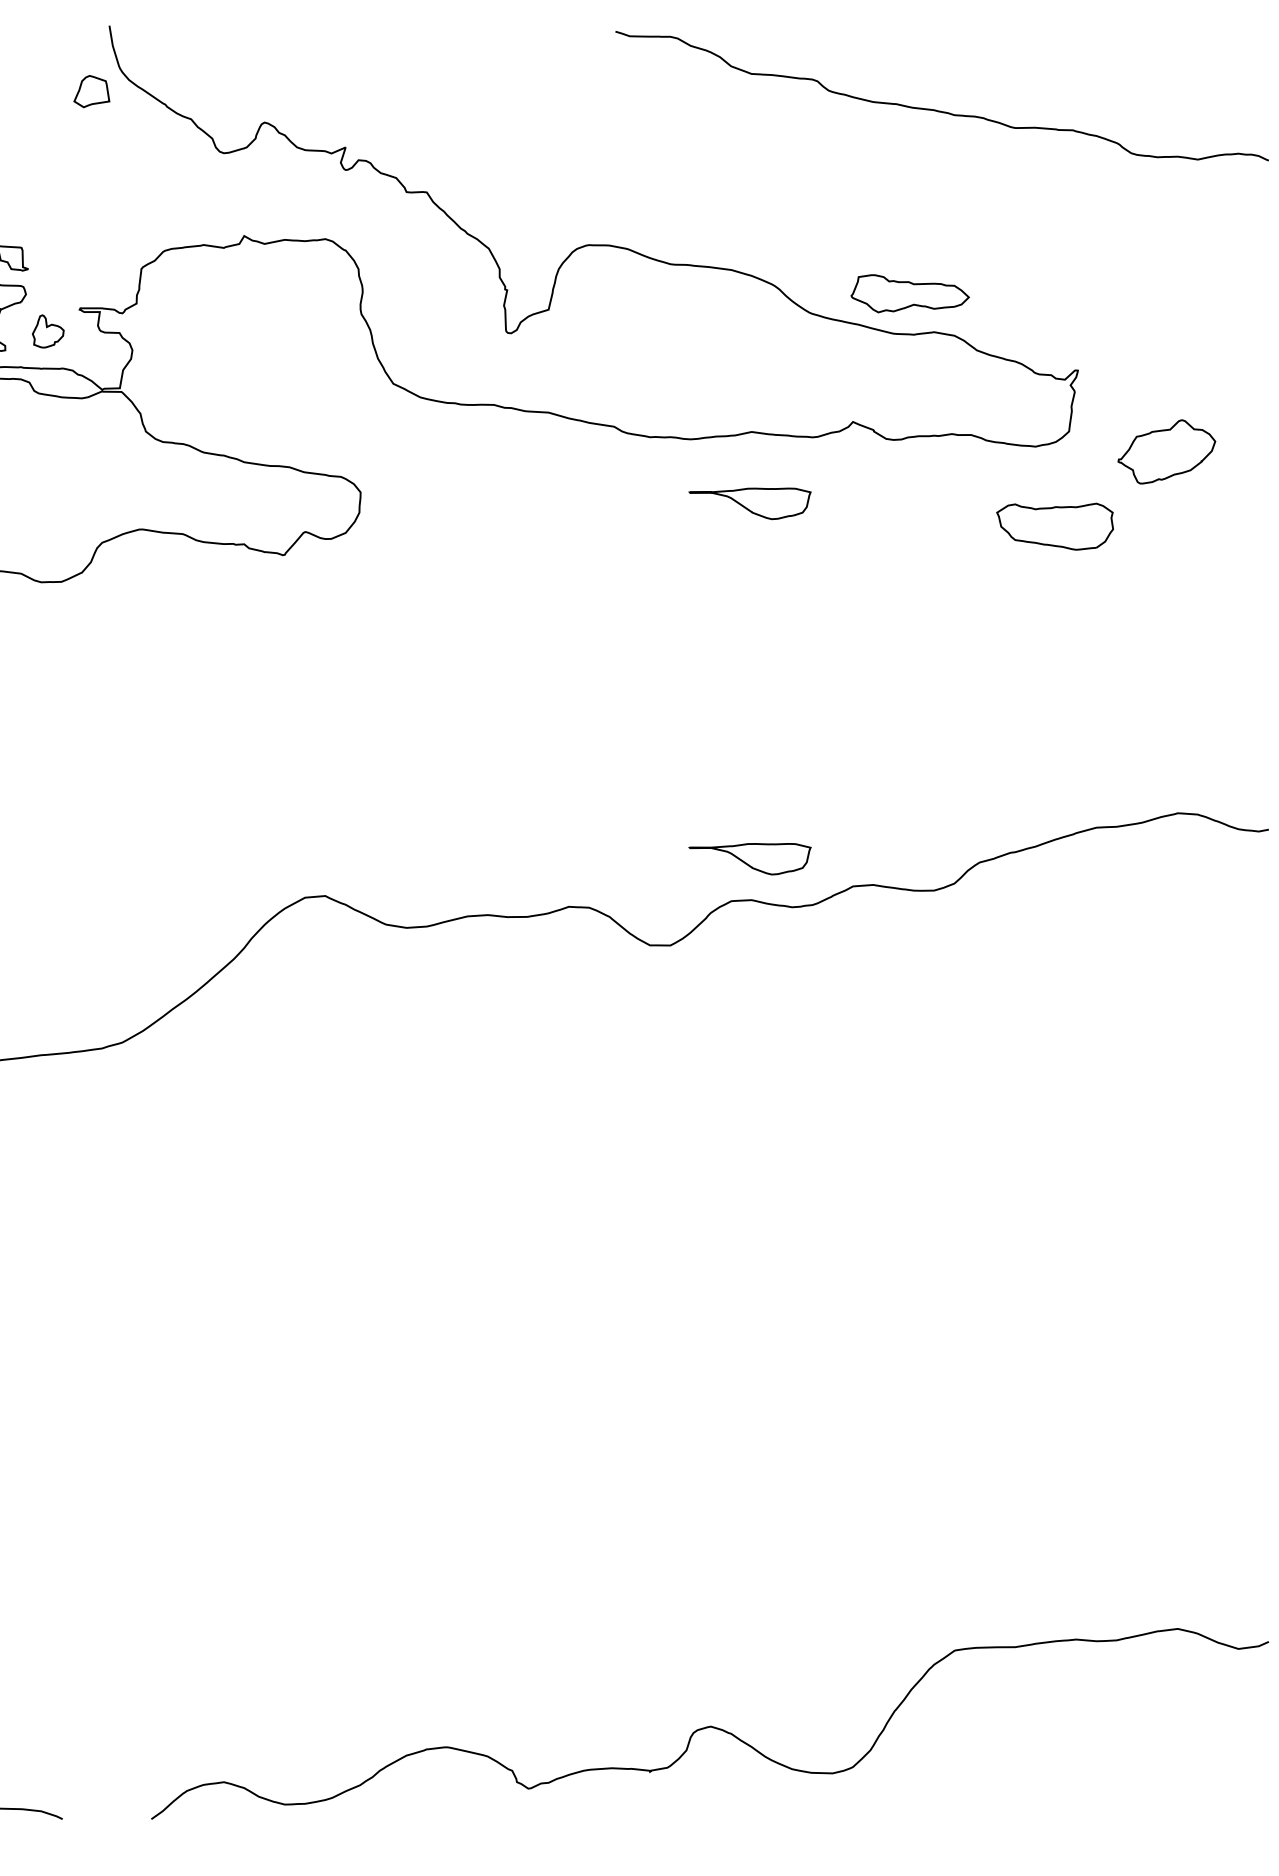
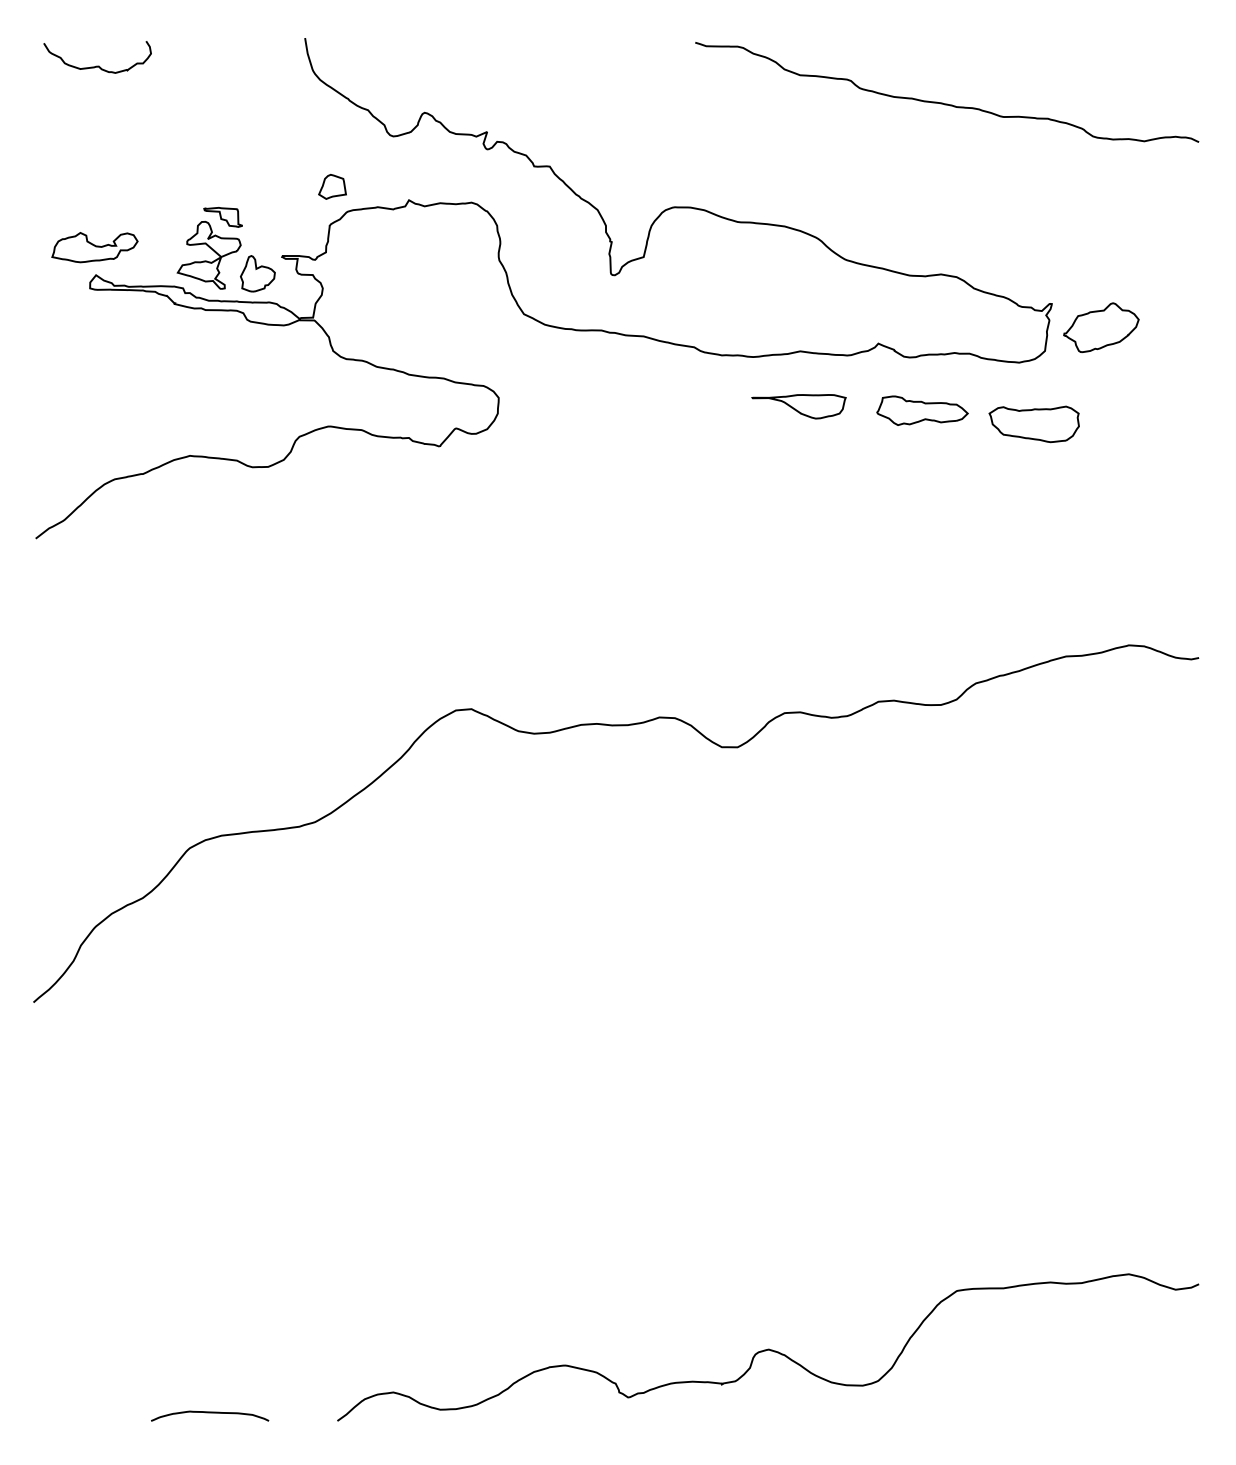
part: (91, 91) -> (332, 186), moved
part: (910, 293) -> (922, 410), moved
part: (47, 331) -> (257, 273), size x1.43
part: (1166, 451) -> (1101, 327), moved
part: (749, 858) -> (798, 680), removed

